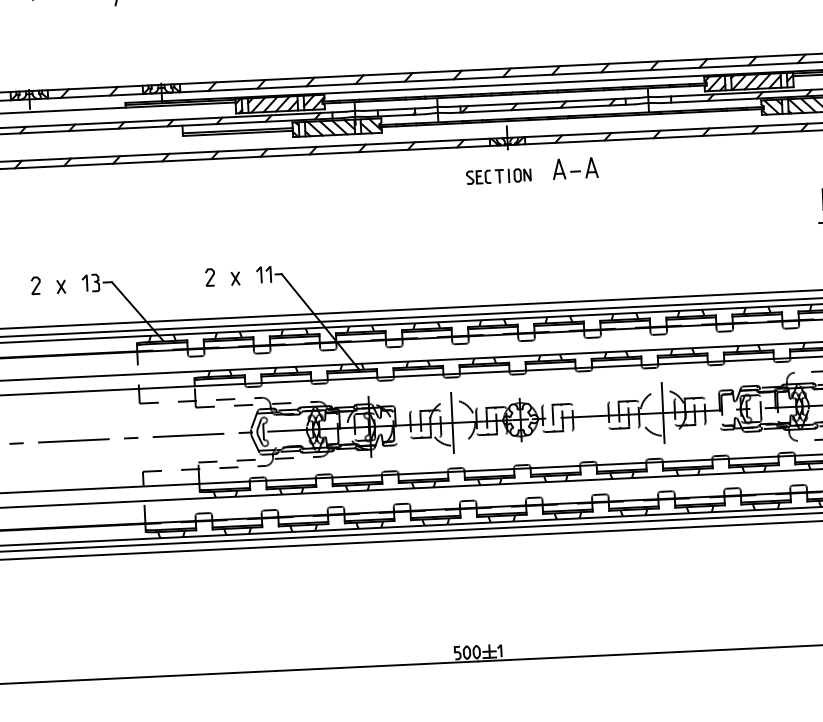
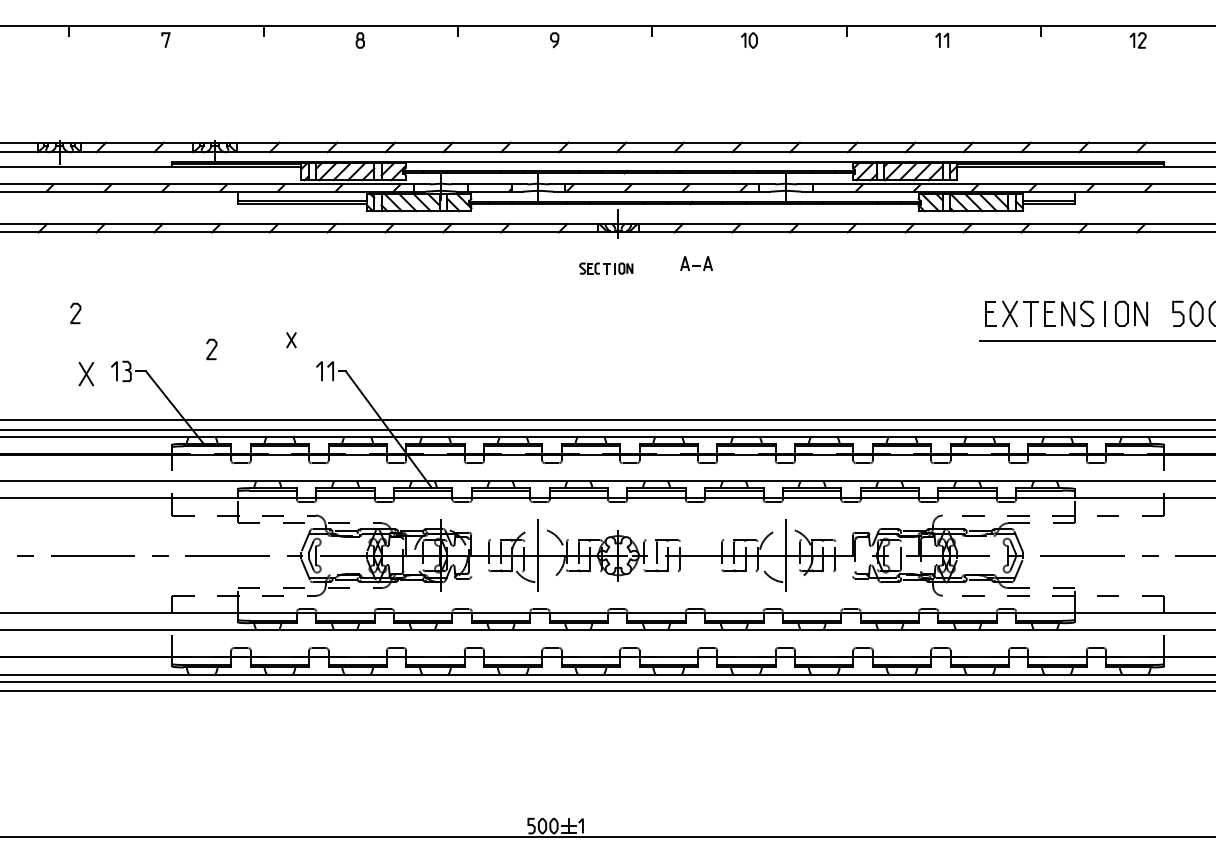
part: (575, 168) -> (696, 263), size x0.6
part: (499, 176) -> (606, 268), size x0.7
curve: (210, 277) -> (212, 349), moved
part: (235, 278) -> (291, 340), moved
curve: (36, 285) -> (76, 313), moved
part: (61, 287) -> (86, 374), size x1.6

